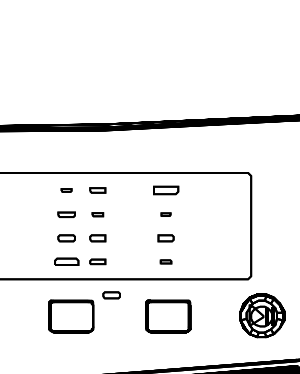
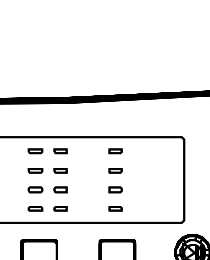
part: (66, 190) -> (35, 151), size x1.67
part: (165, 190) -> (115, 151), size x0.62
part: (97, 214) -> (60, 170), size x1.43
part: (165, 214) -> (115, 170), size x1.67
part: (66, 261) -> (35, 208), size x0.71
part: (165, 261) -> (115, 208), size x1.43
part: (111, 295) -> (71, 235), removed

